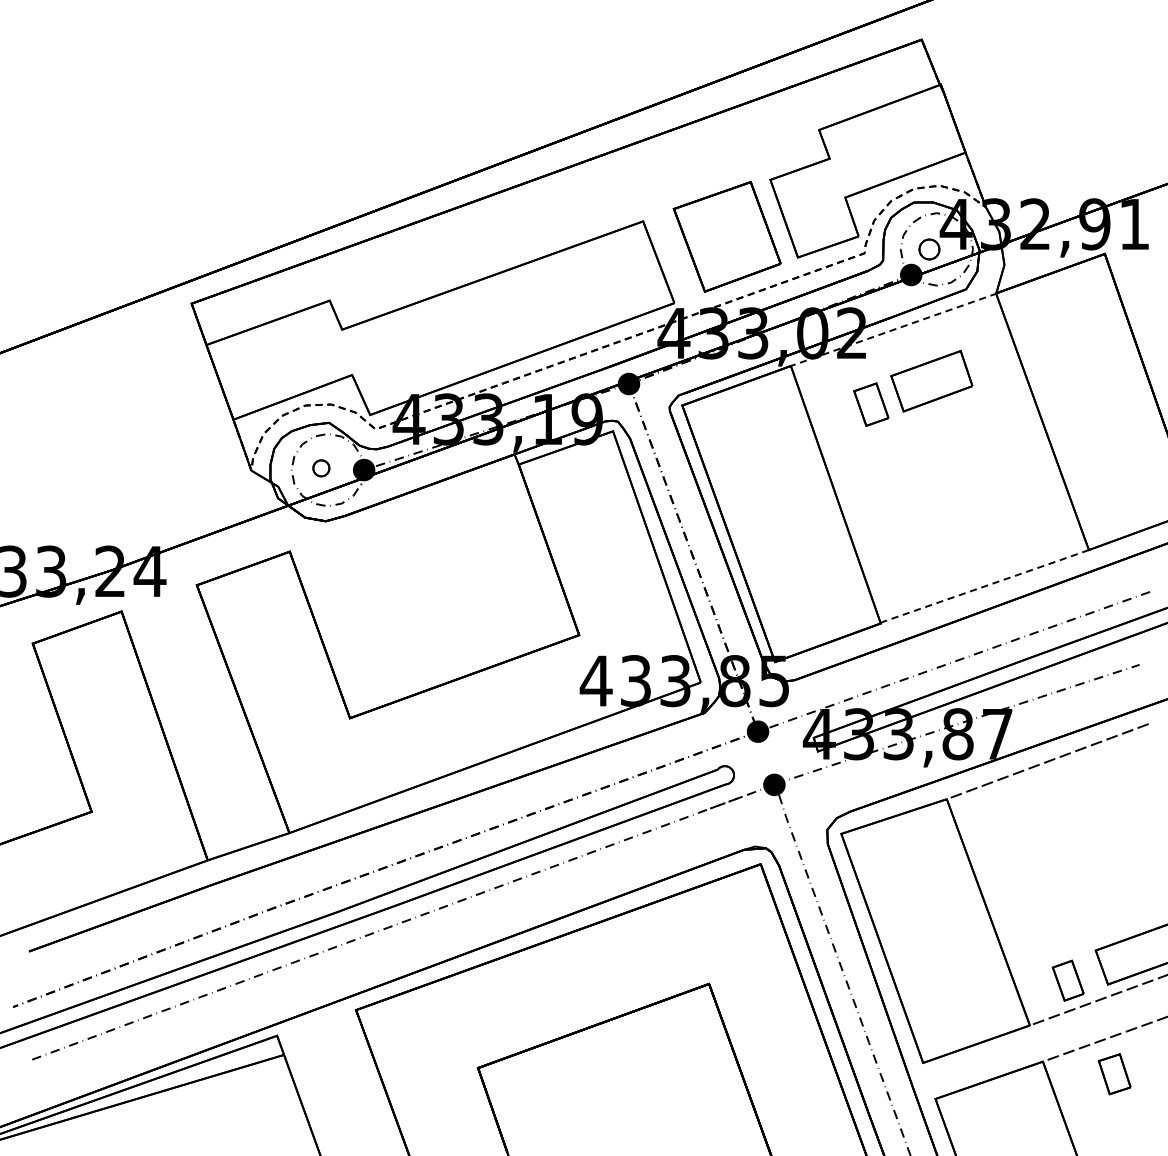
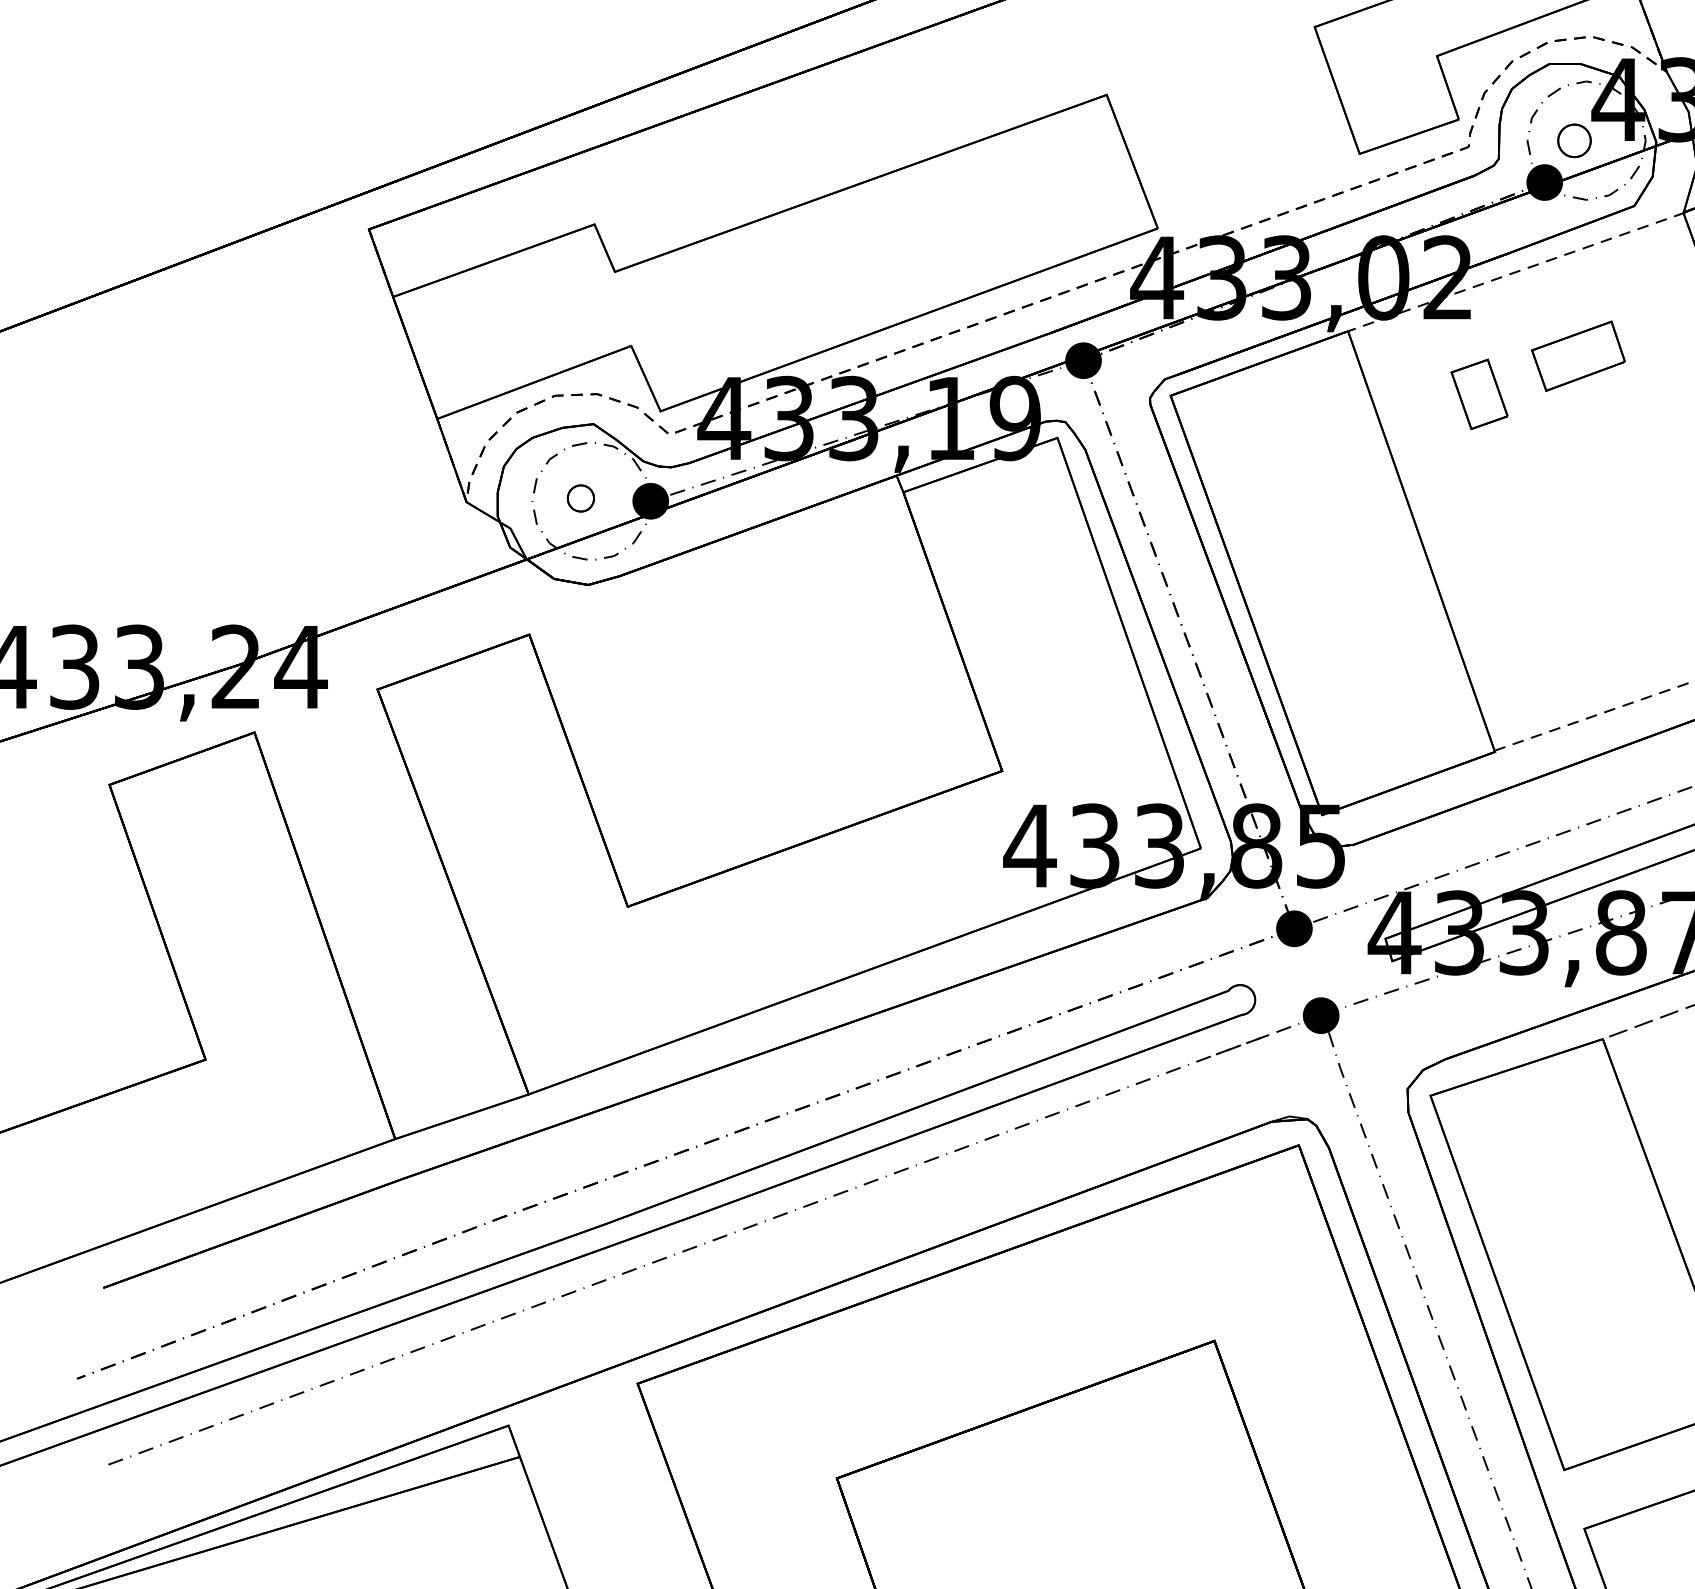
part: (726, 236) -> (1242, 119), removed
part: (931, 381) -> (1577, 356), size x0.7

